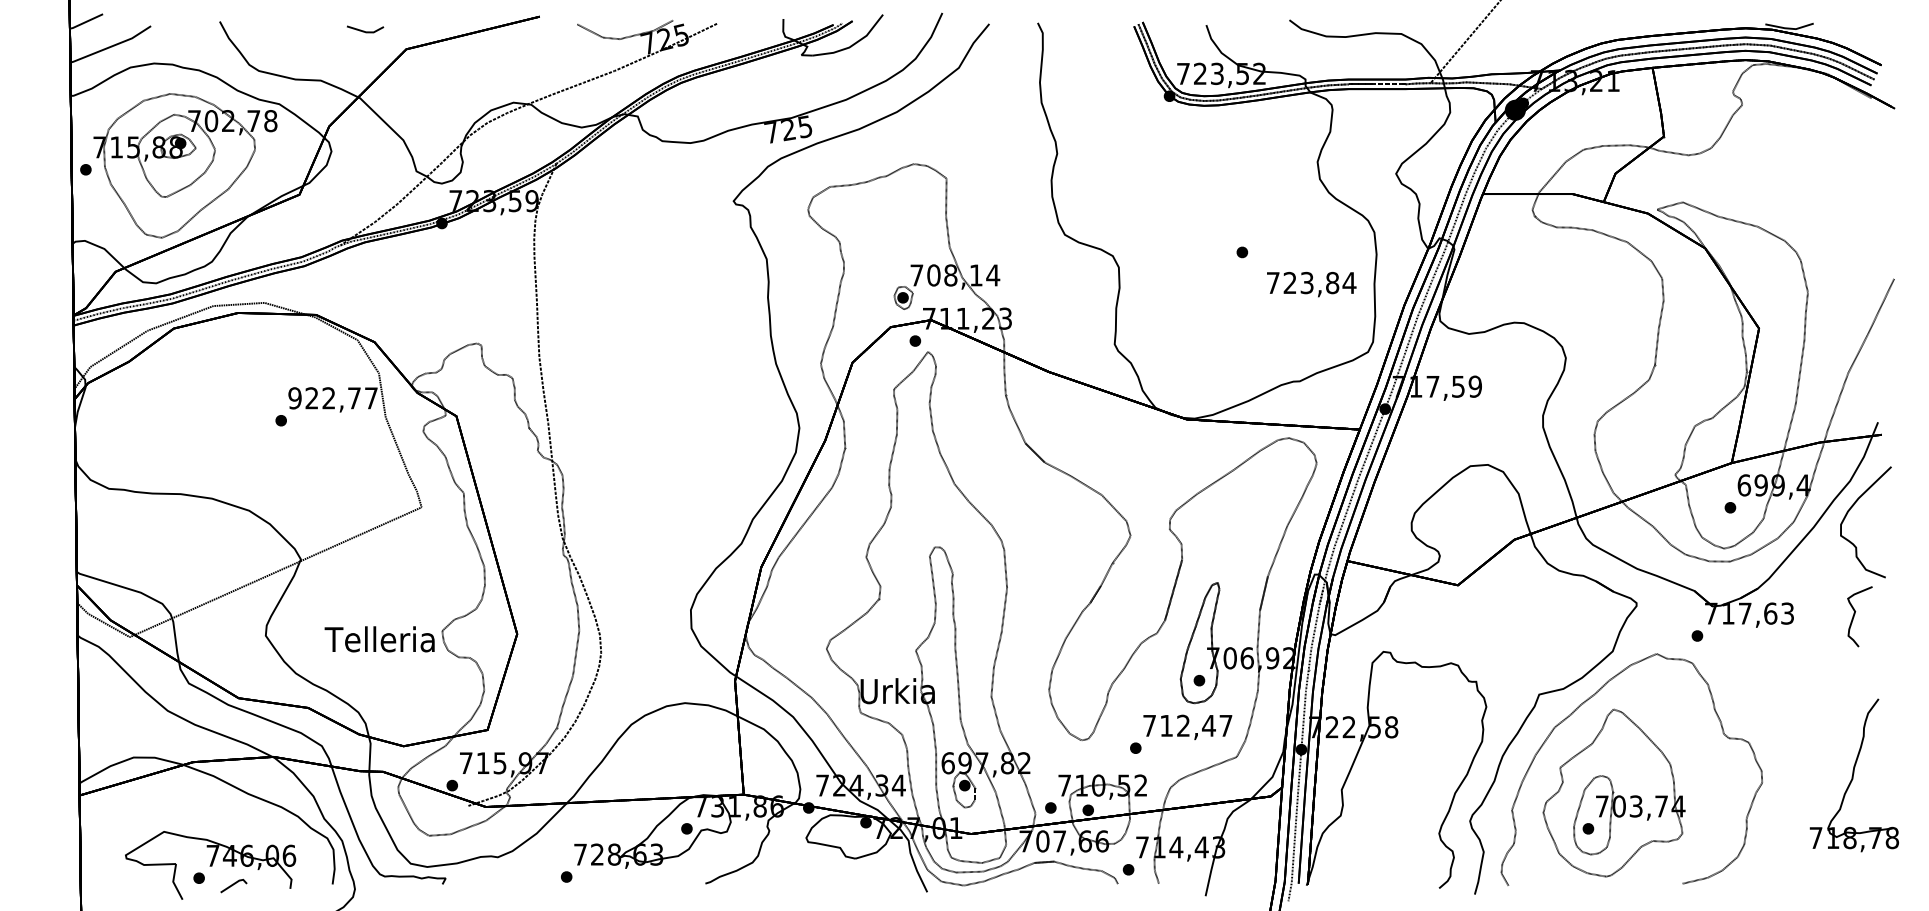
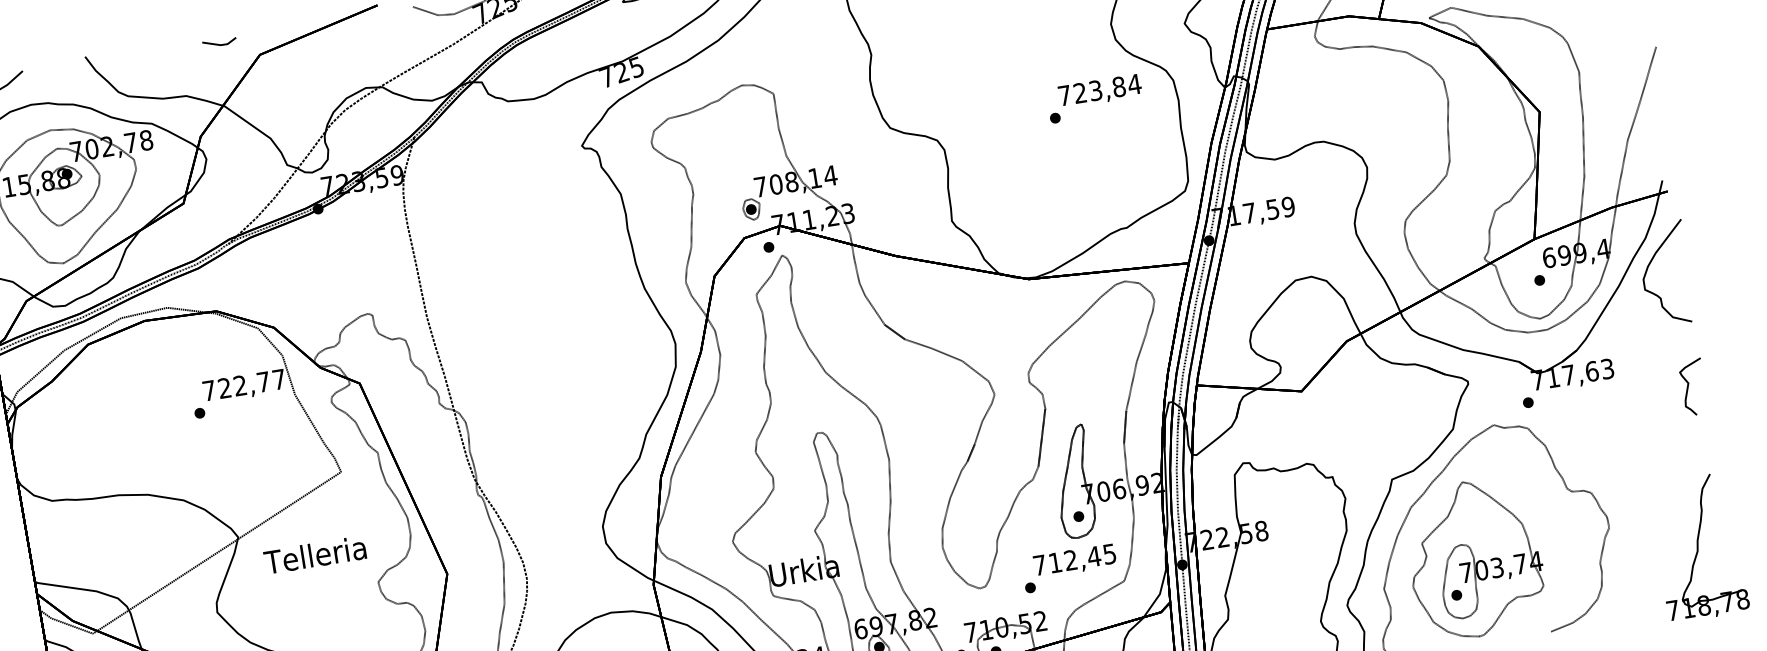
text: (1311, 284) -> (1100, 91), moved
text: (294, 398) -> (208, 390), 922,77 -> 722,77
curve: (1855, 614) -> (1689, 385), moved
text: (379, 639) -> (314, 555), moved
text: (1225, 725) -> (1109, 553), 712,47 -> 712,45
part: (1853, 775) -> (1698, 547), moved

